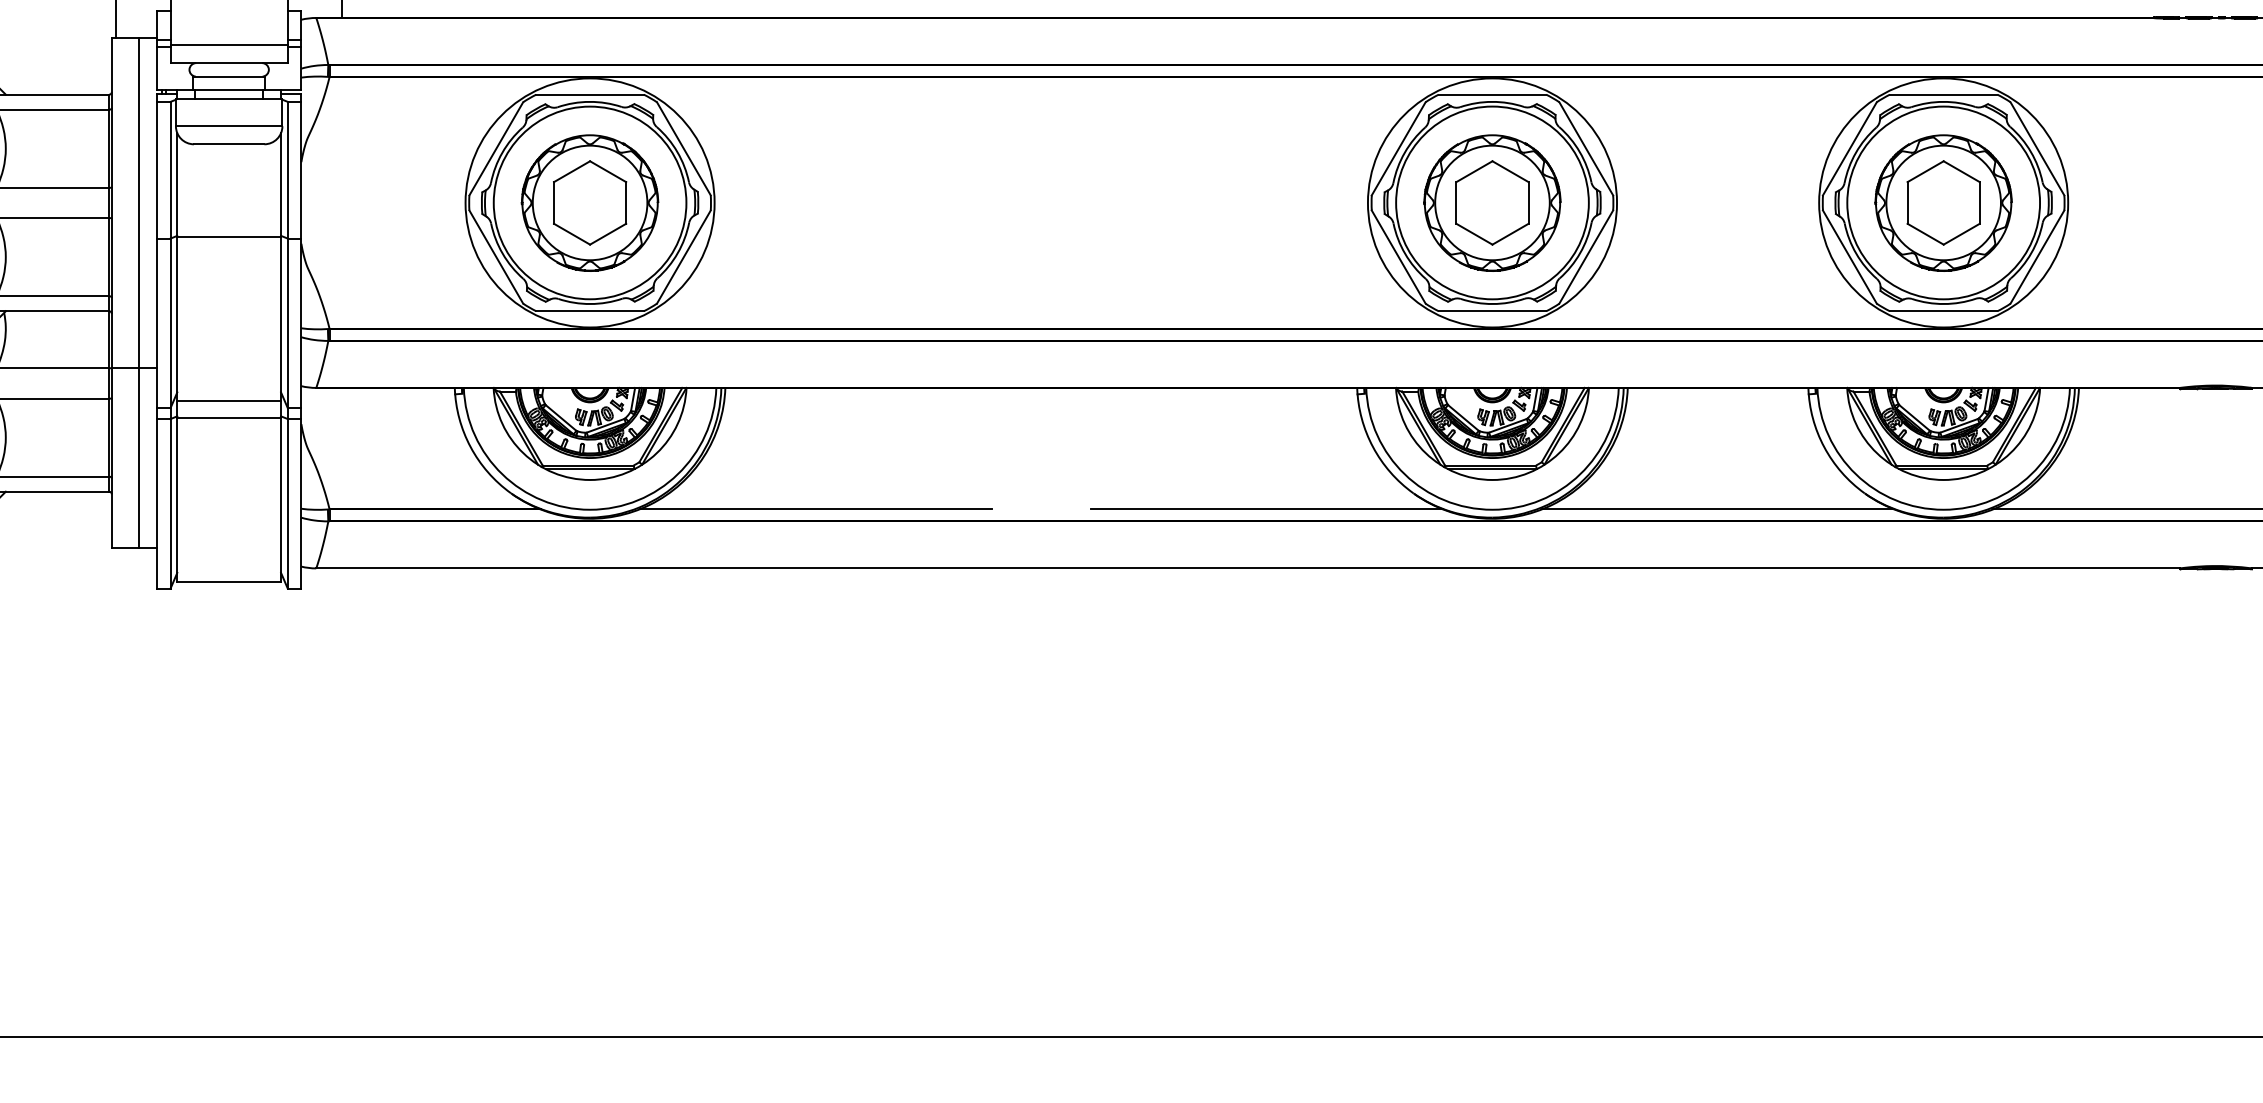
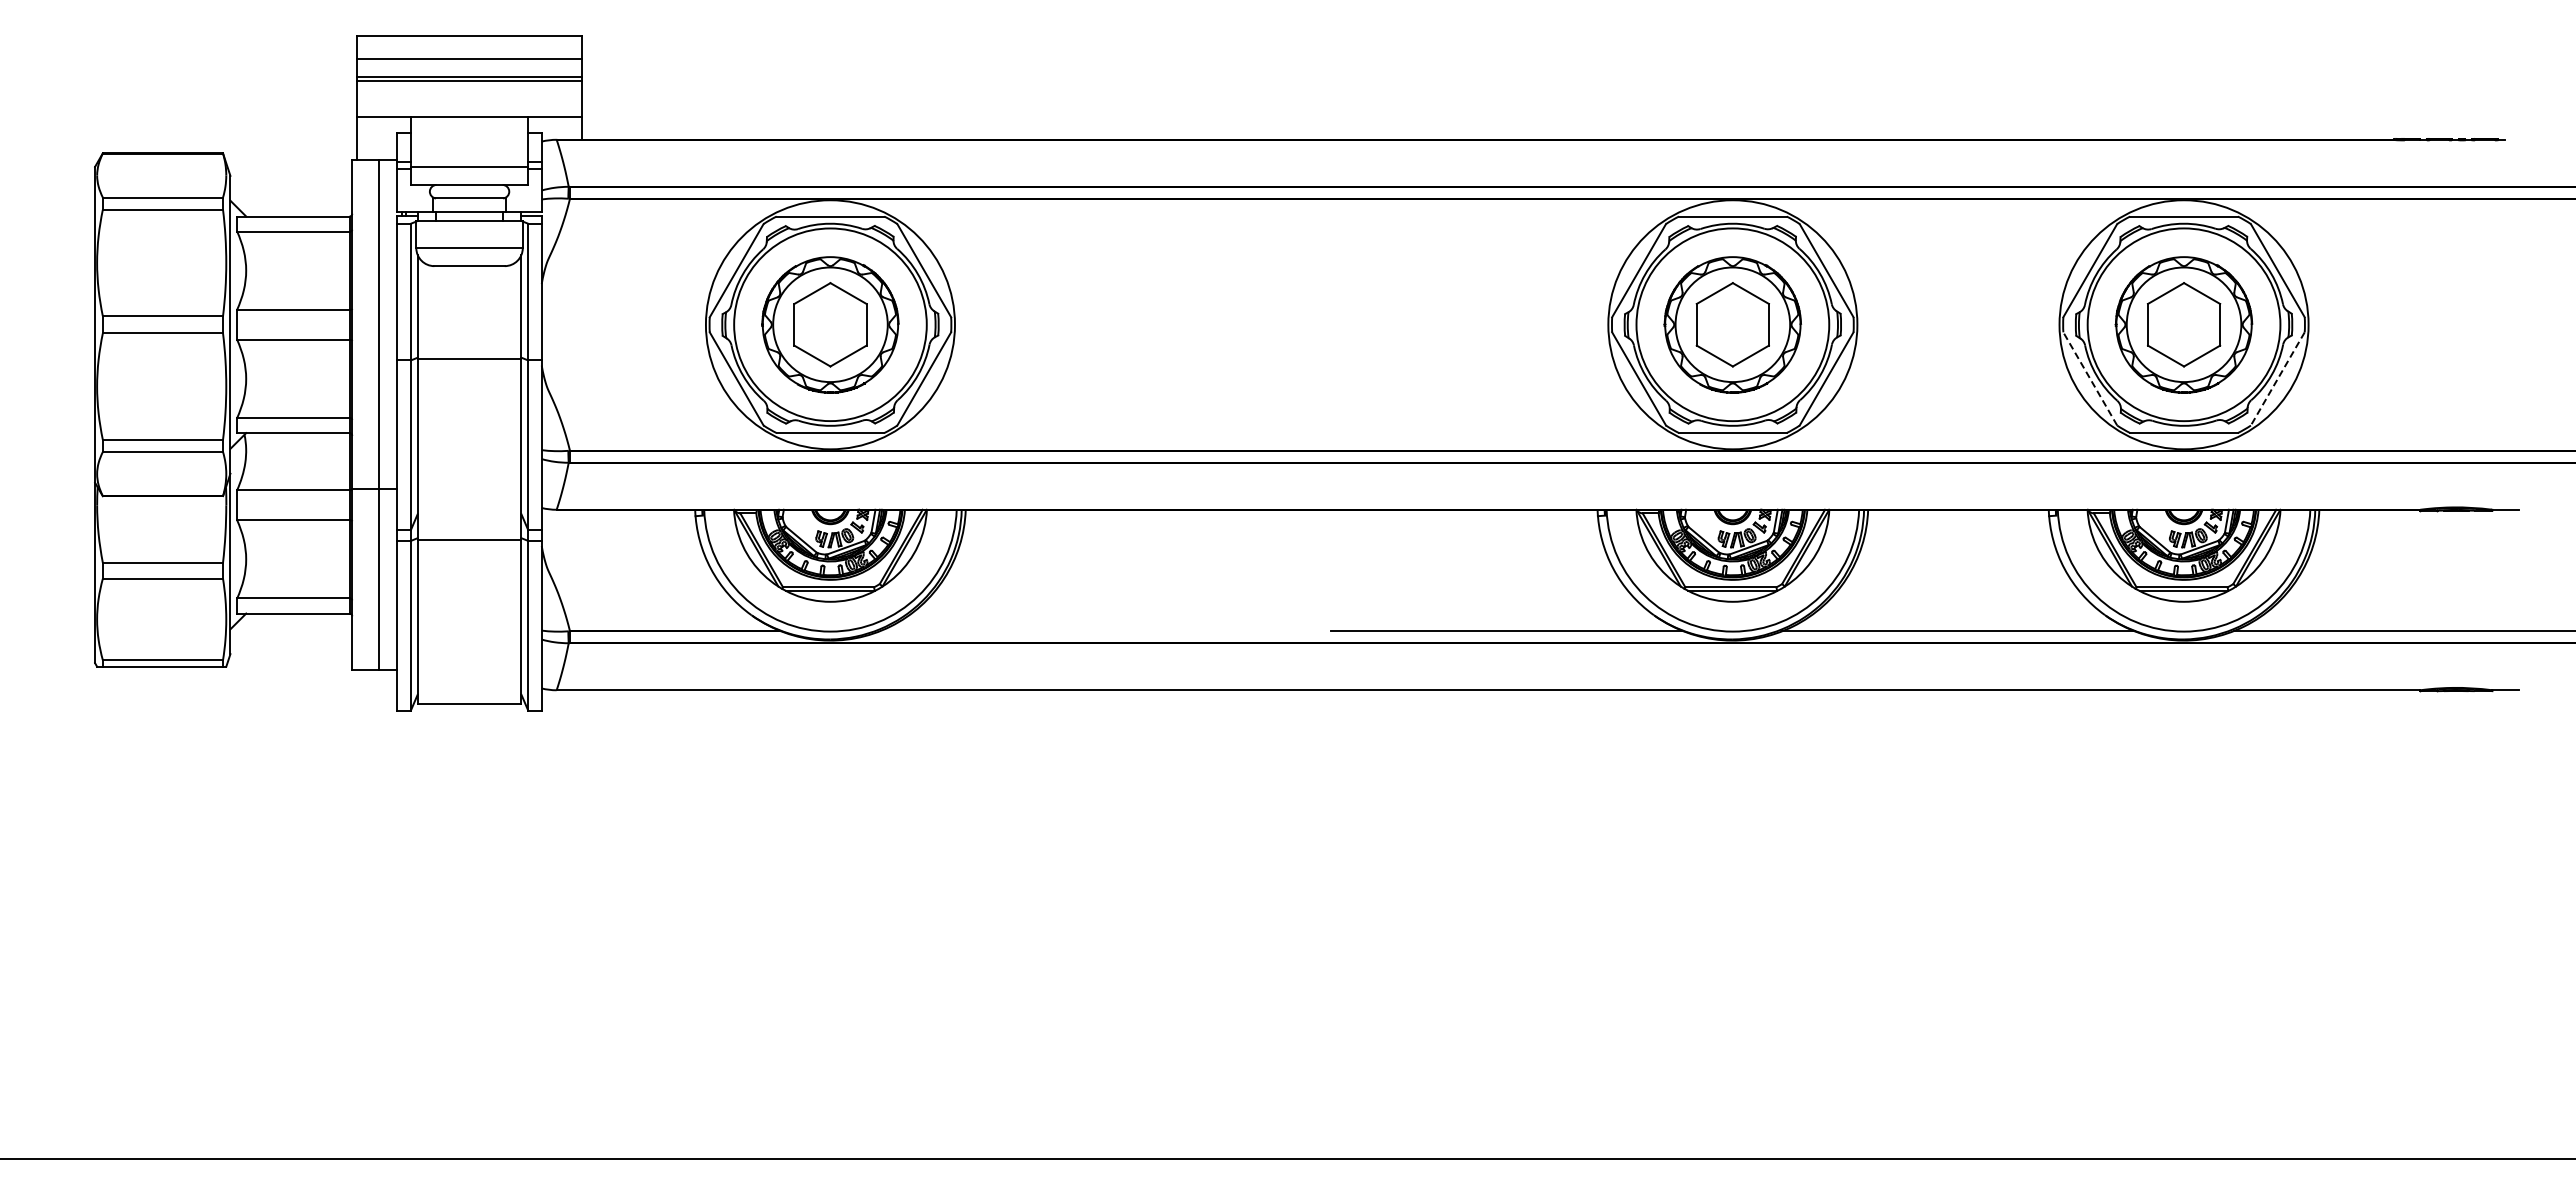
line: (1850, 256) -> (2090, 378), solid -> dashed
line: (2037, 256) -> (2277, 378), solid -> dashed
line: (229, 401) -> (469, 523), removed
line: (816, 509) -> (1056, 631), removed

